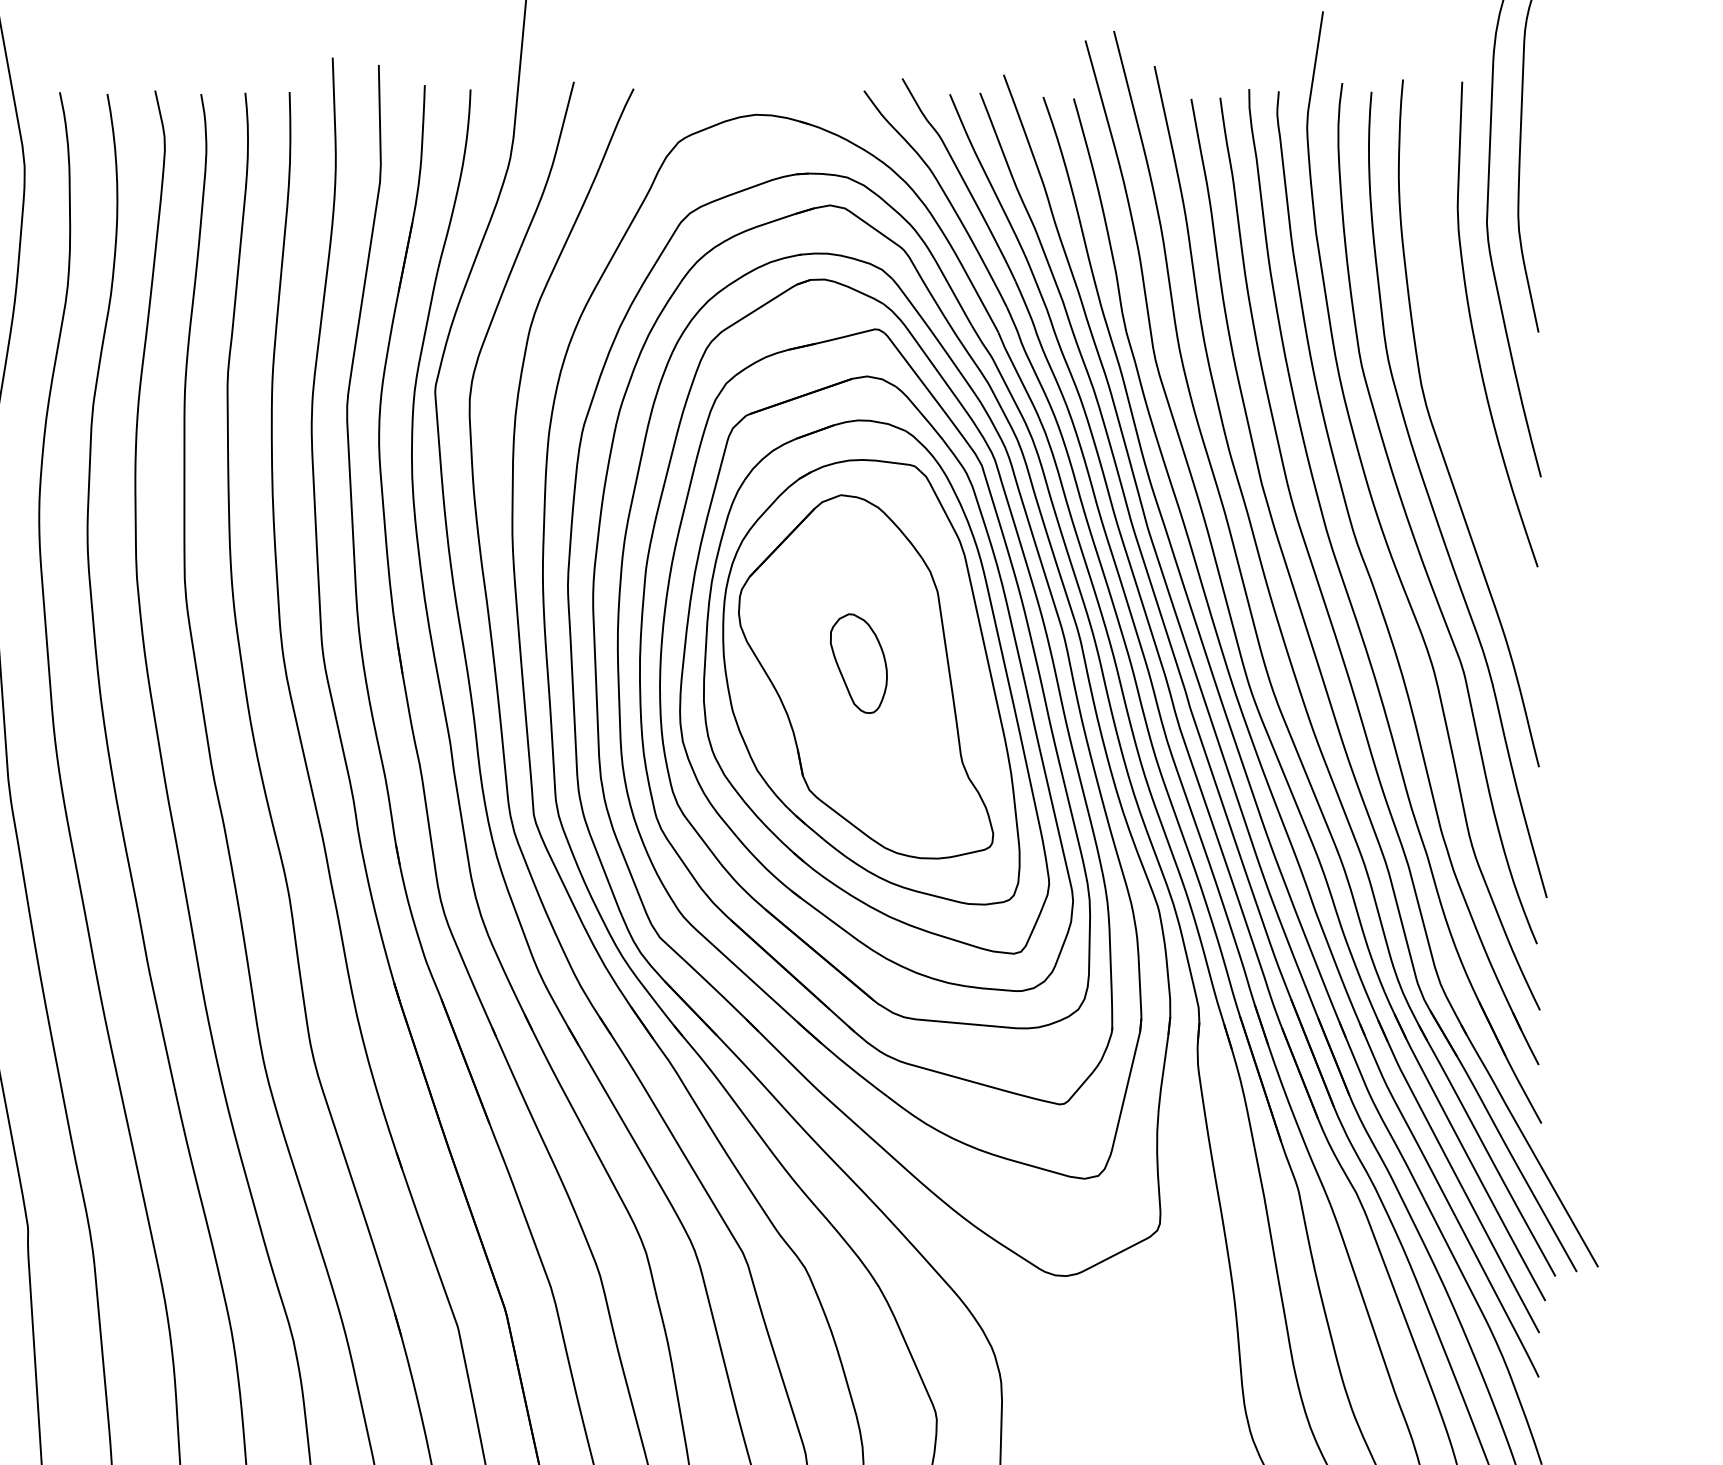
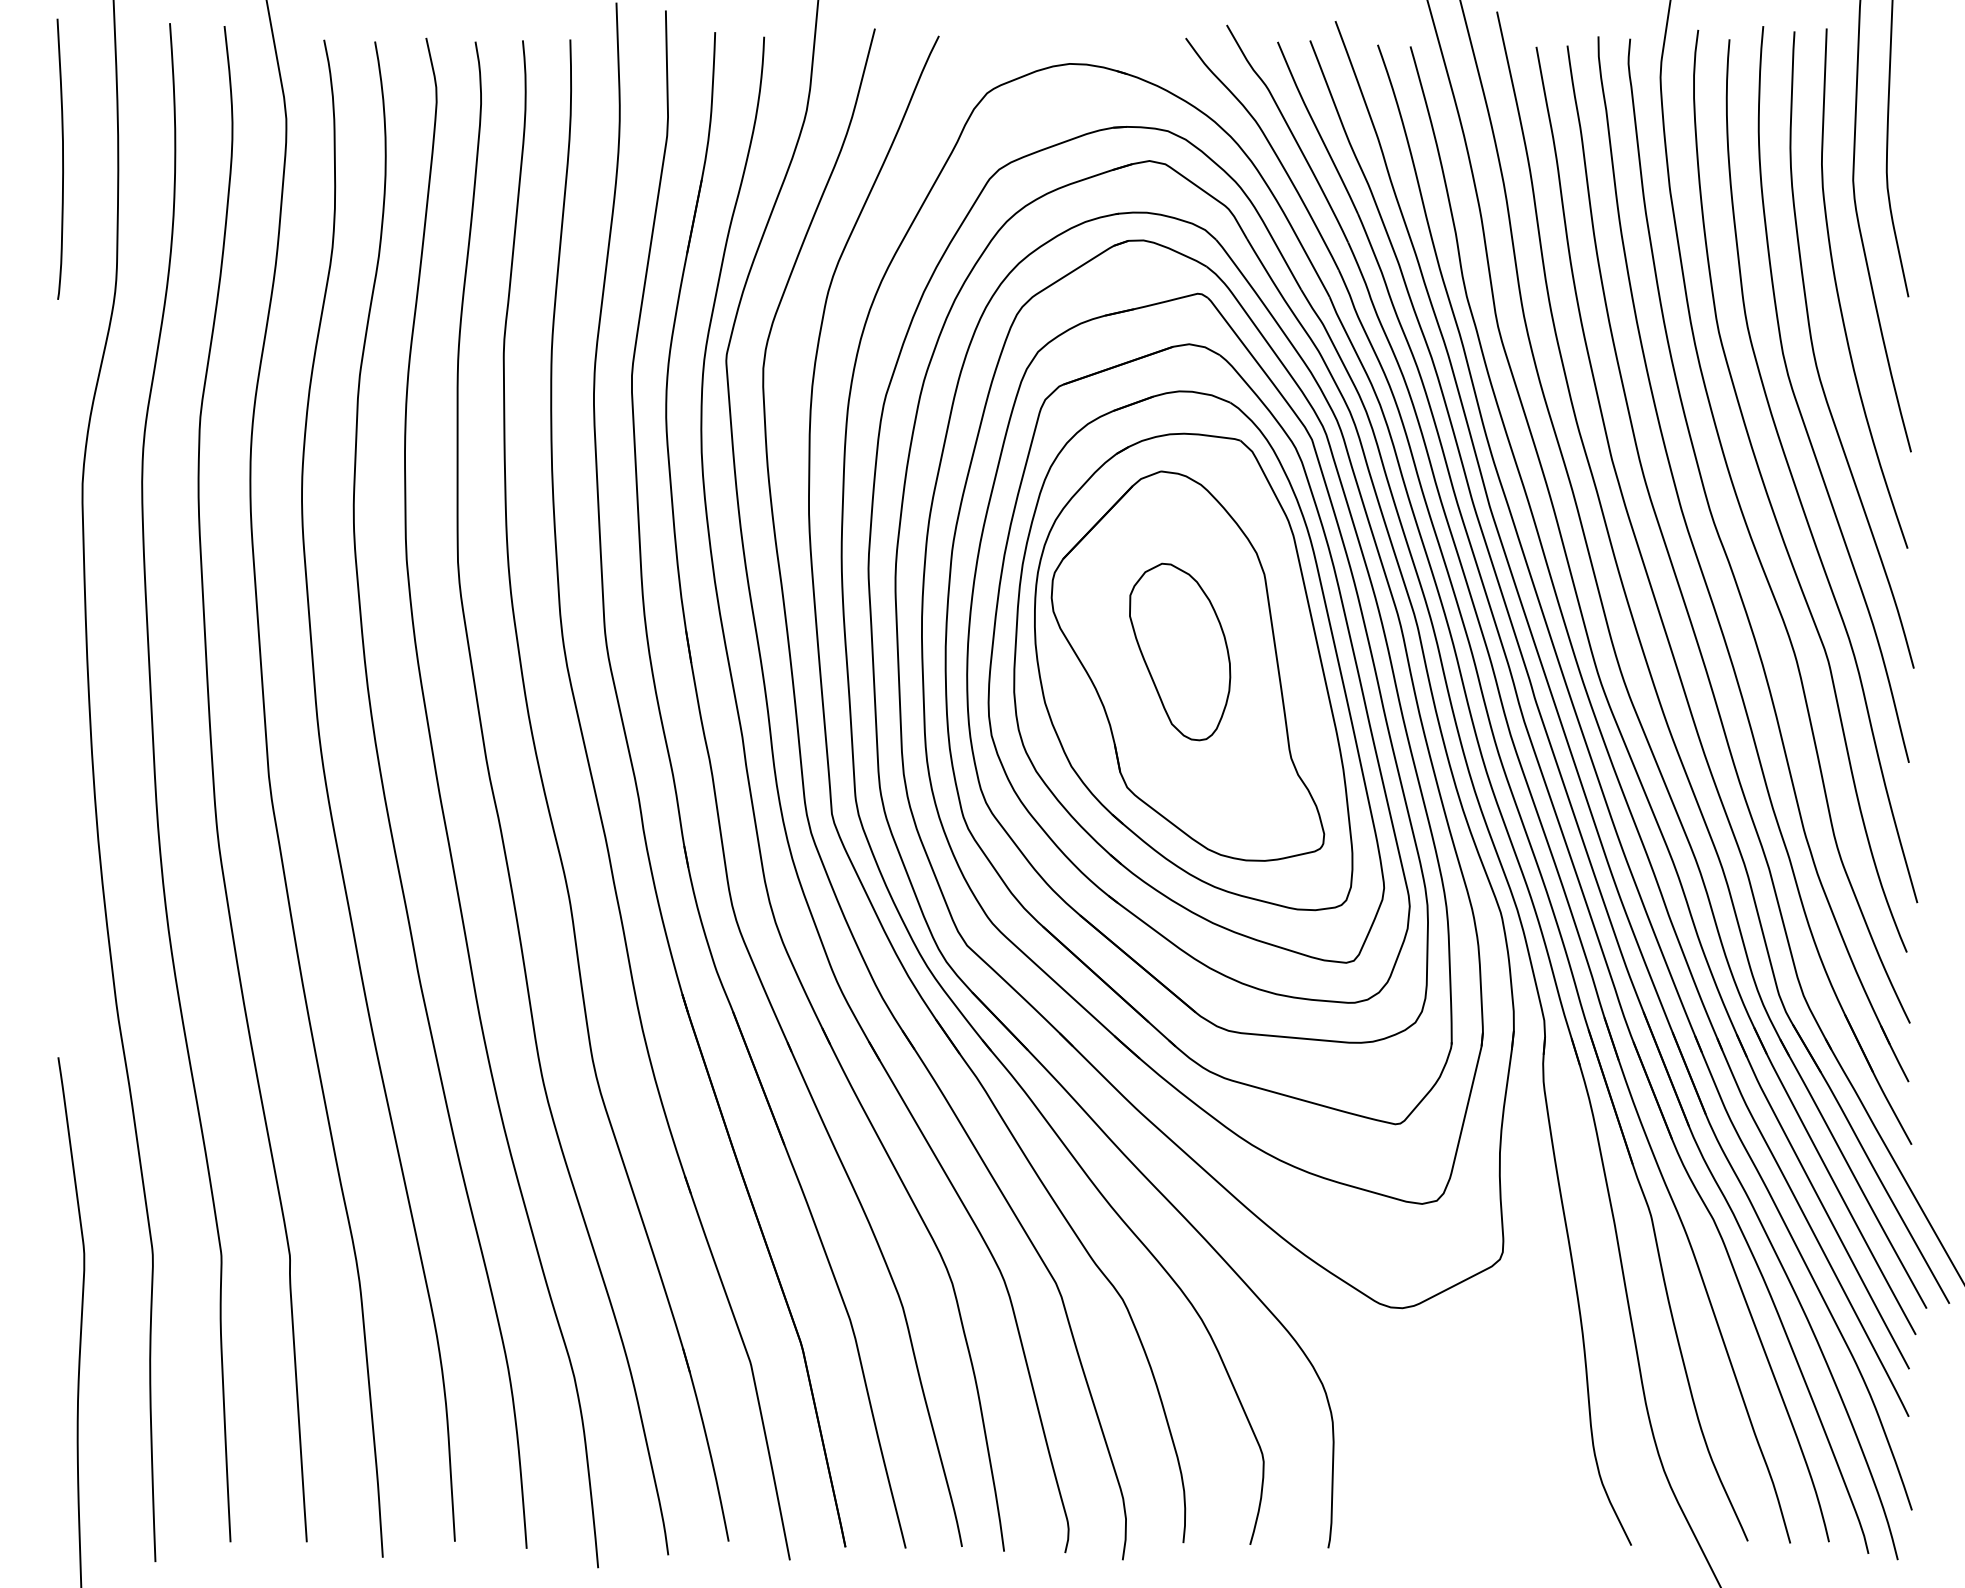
curve: (1451, 386) -> (1815, 355), added
part: (859, 663) -> (1180, 651), size x1.67

